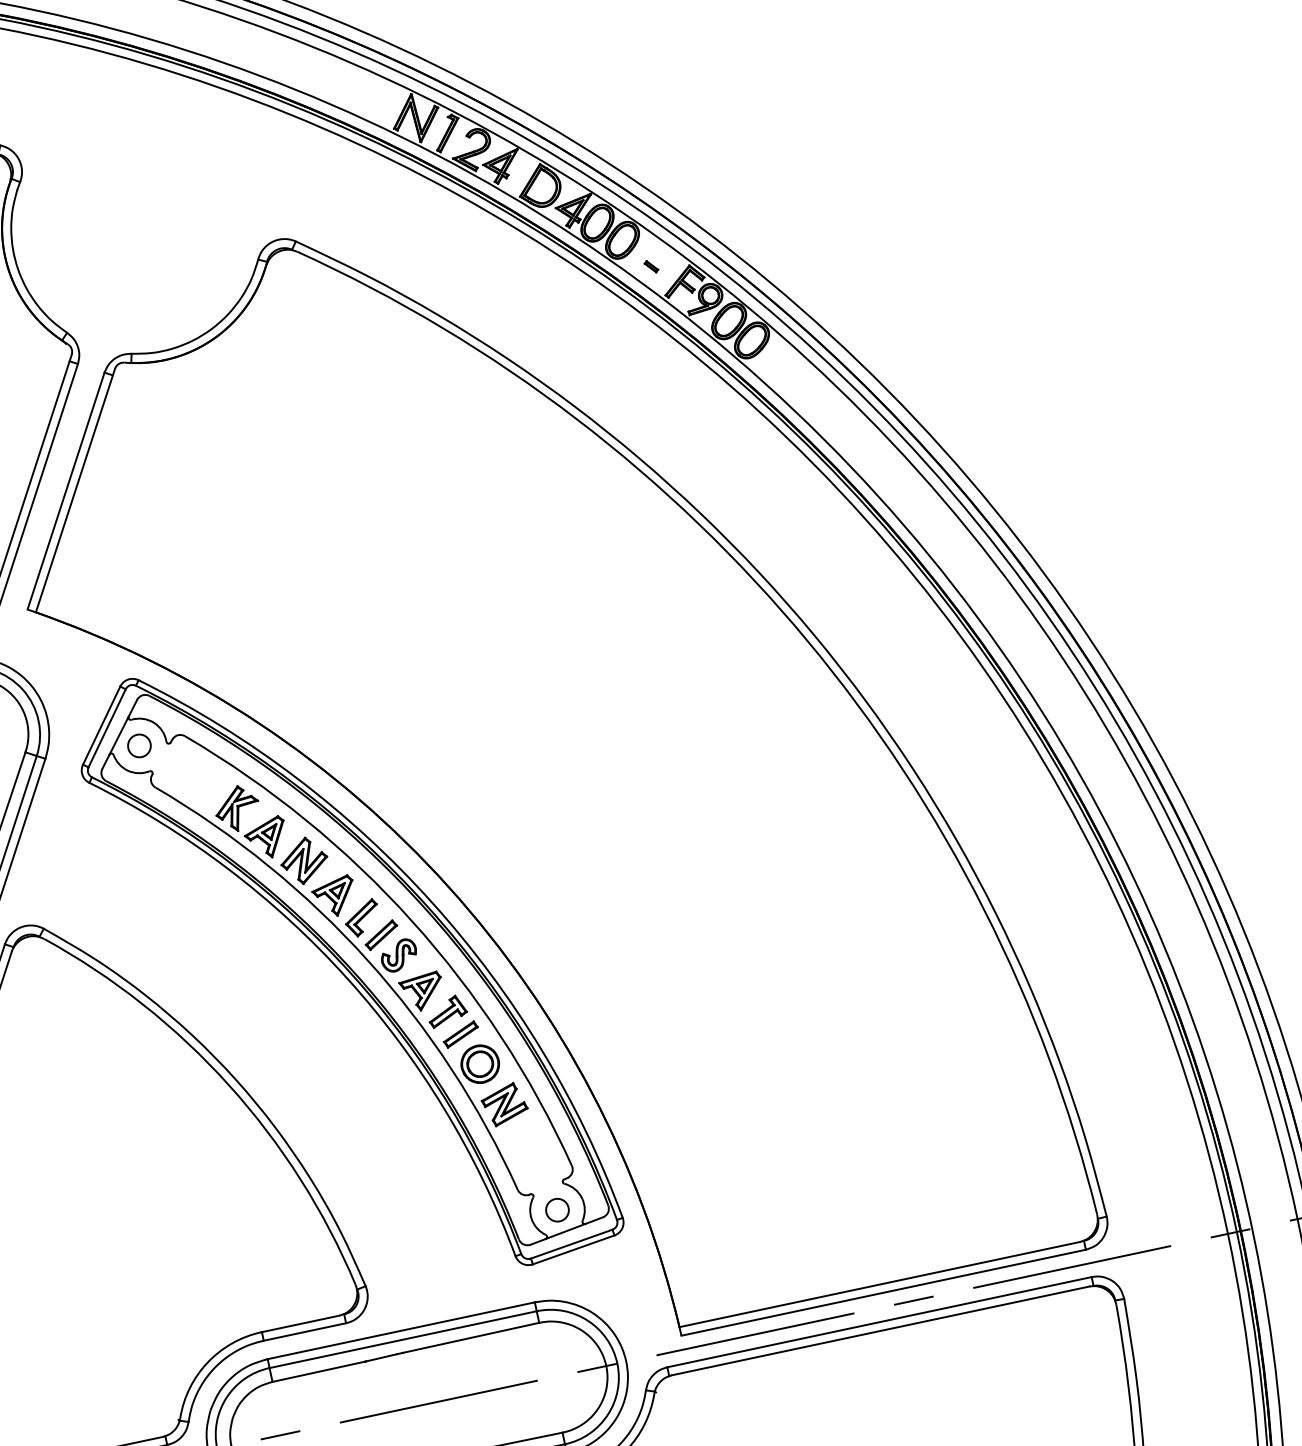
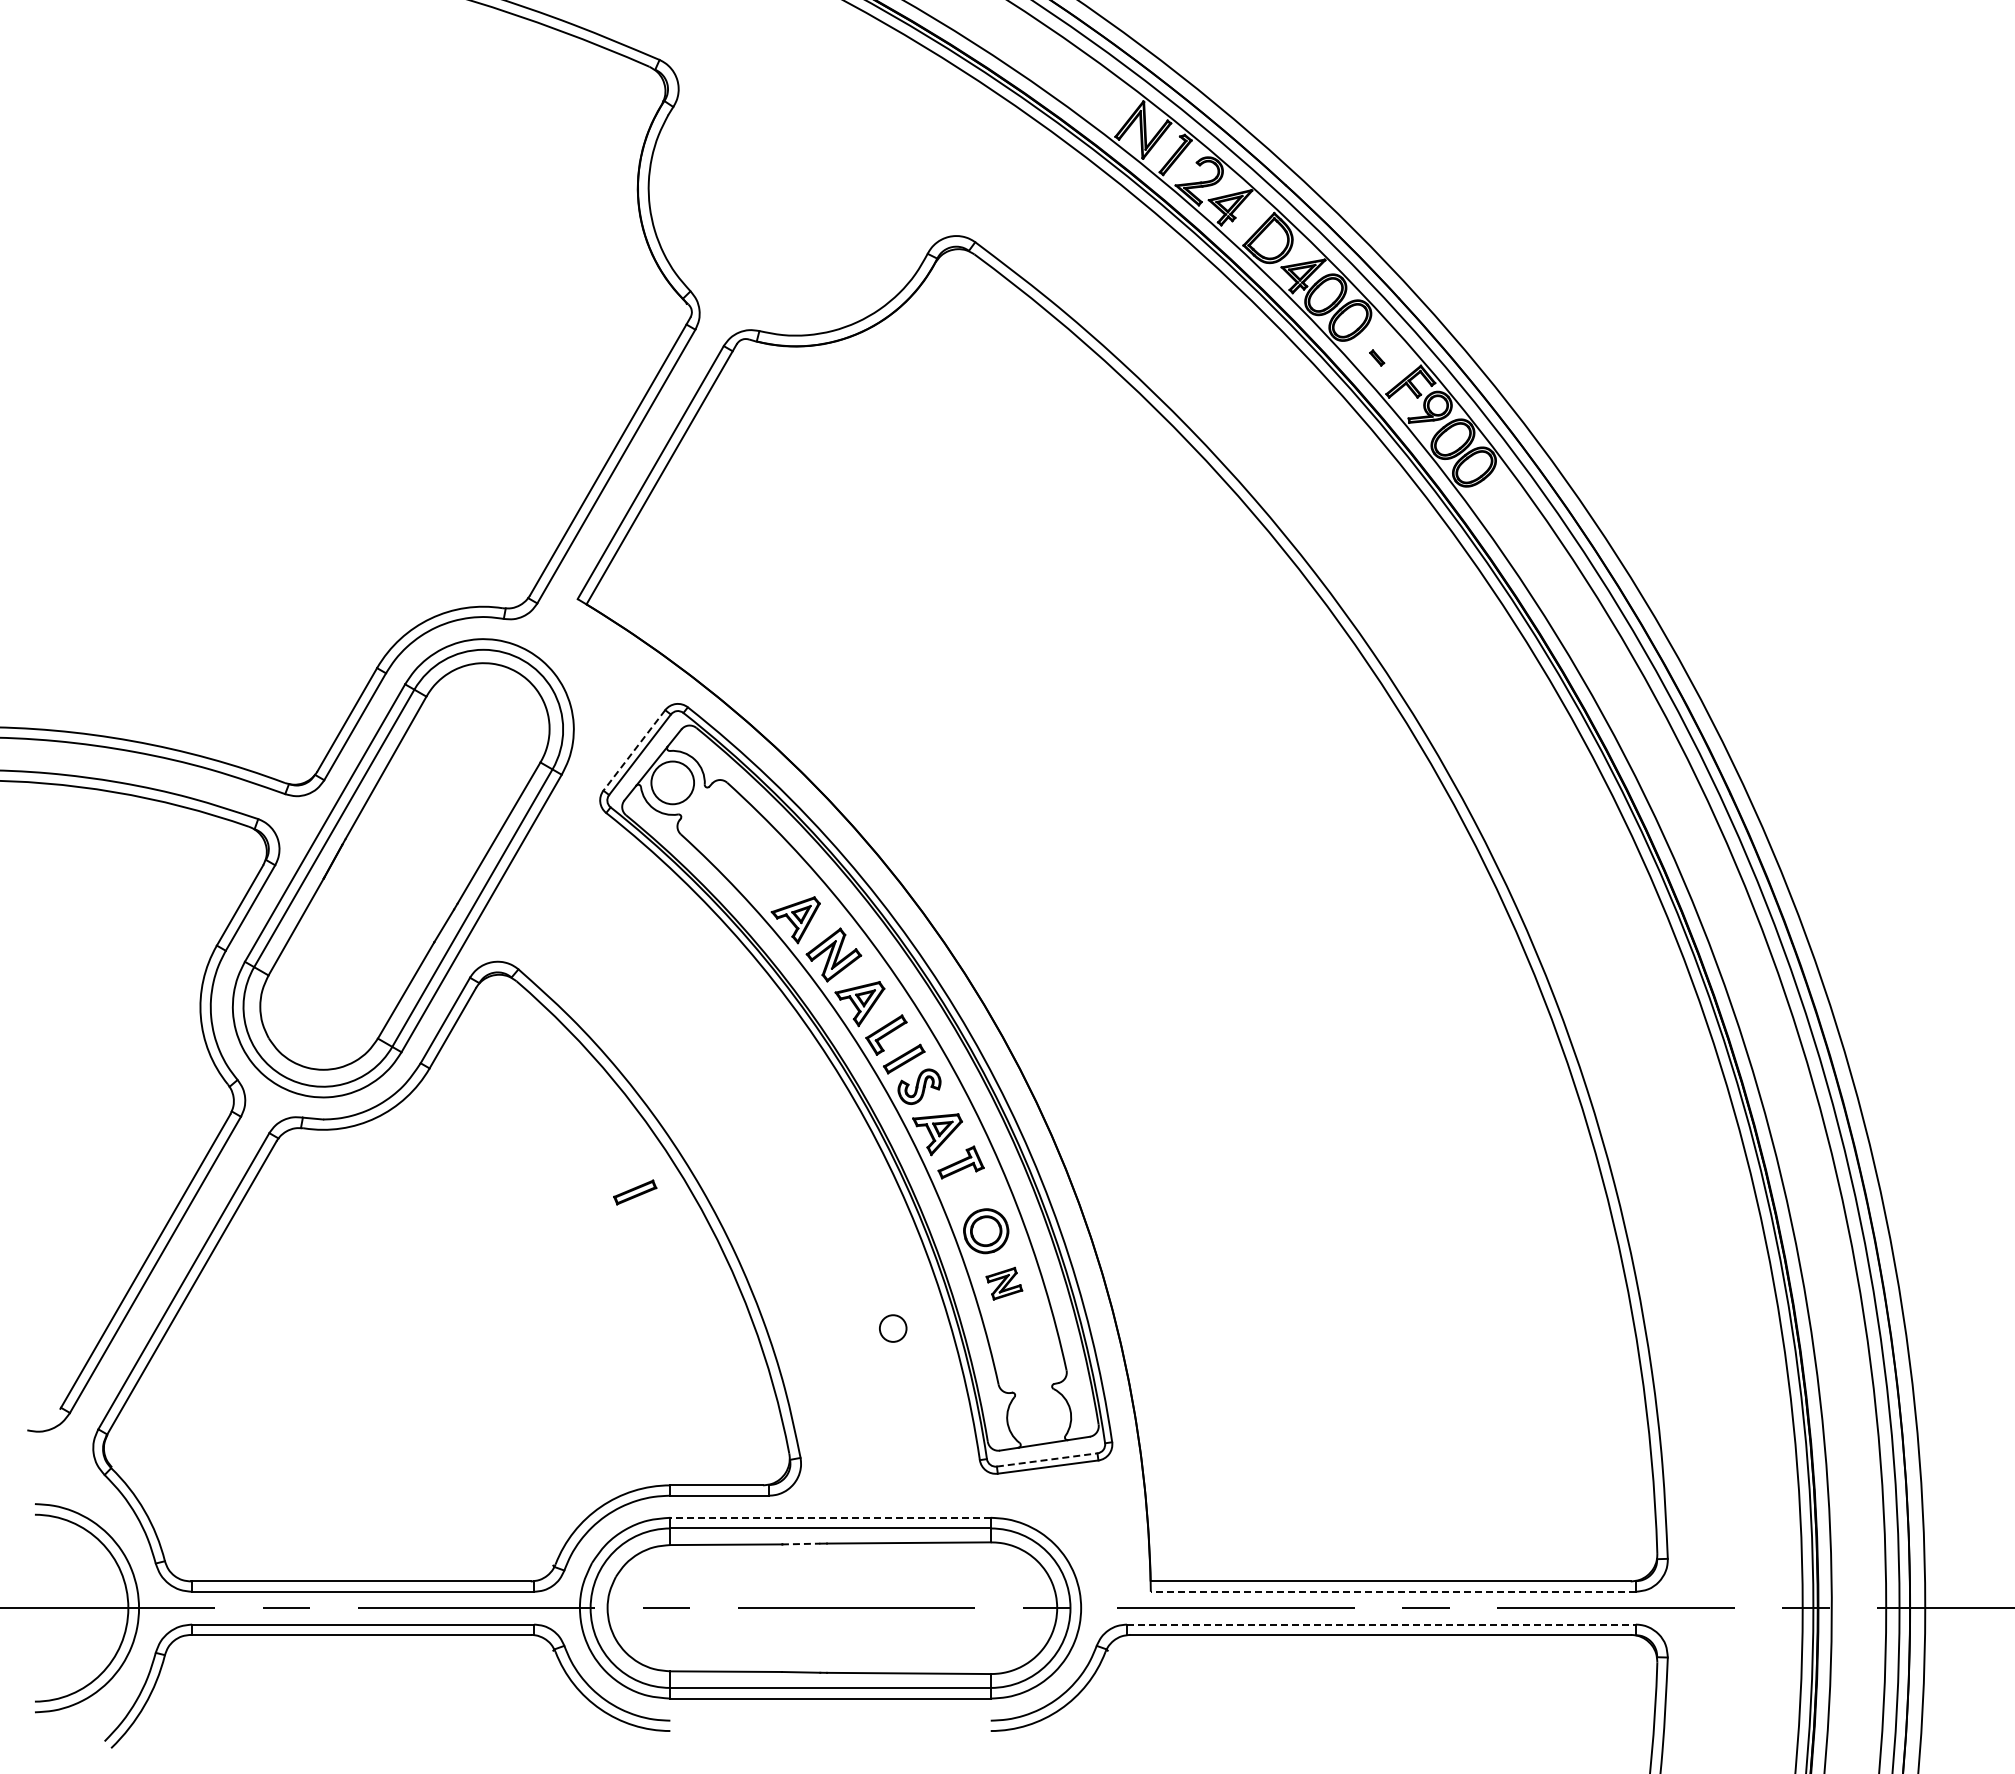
line: (101, 725) -> (634, 750), solid -> dashed
circle: (139, 745) -> (672, 782), size x1.6
part: (237, 808) -> (769, 878), removed
part: (461, 1034) -> (635, 1192), moved
part: (504, 1104) -> (1004, 1283), size x0.7
circle: (557, 1210) -> (893, 1328), moved
line: (571, 1243) -> (1047, 1459), solid -> dashed
line: (882, 1292) -> (1392, 1591), solid -> dashed
line: (879, 1322) -> (1381, 1624), solid -> dashed
line: (401, 1330) -> (830, 1517), solid -> dashed
line: (381, 1358) -> (801, 1544), solid -> dashed

